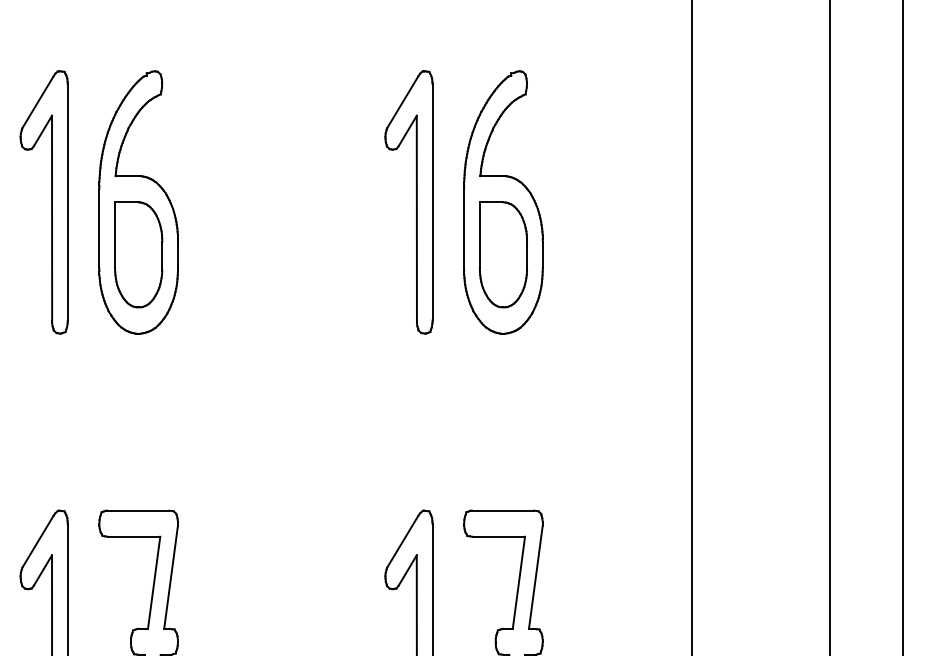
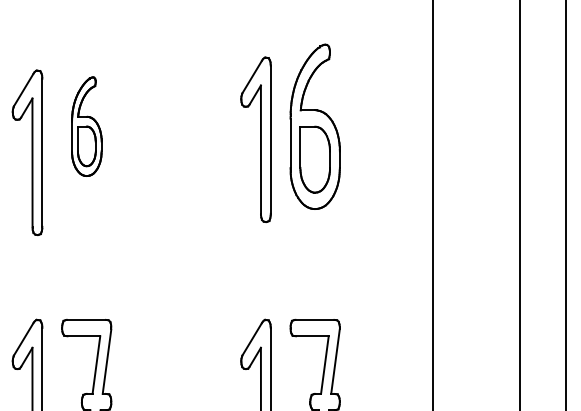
part: (44, 201) -> (27, 152), moved
part: (138, 201) -> (86, 126), size x0.6
part: (408, 201) -> (255, 139), moved

